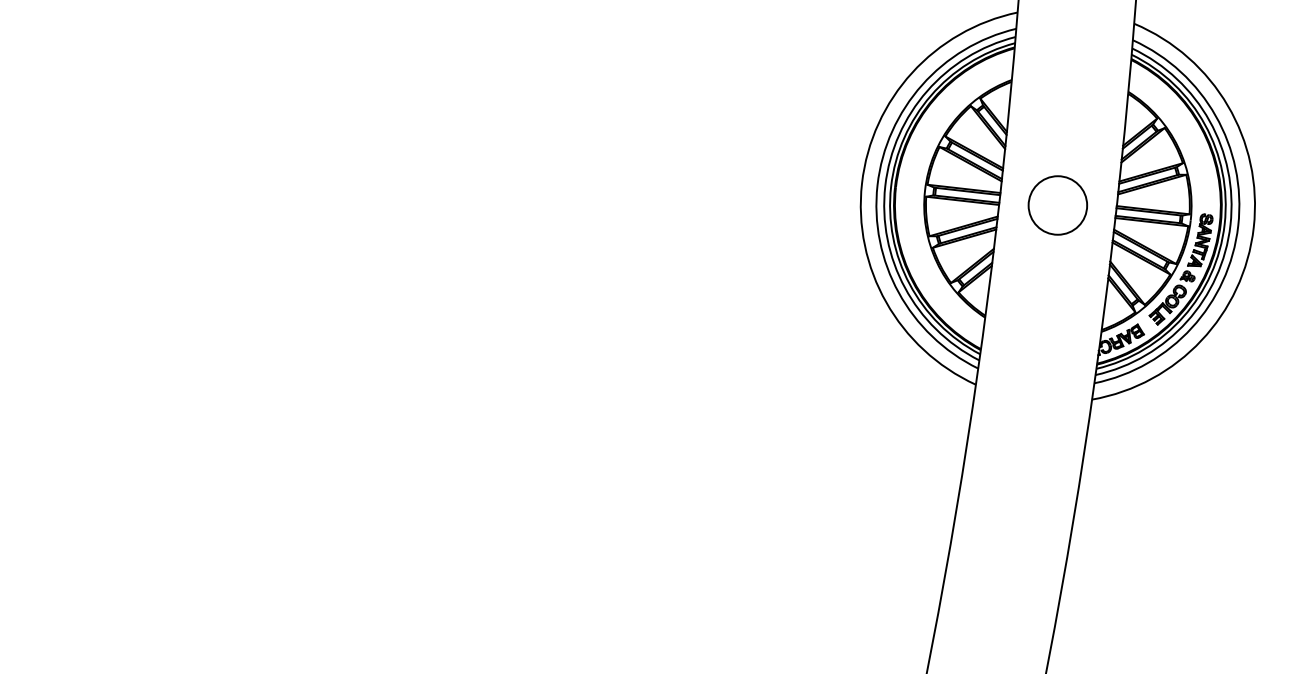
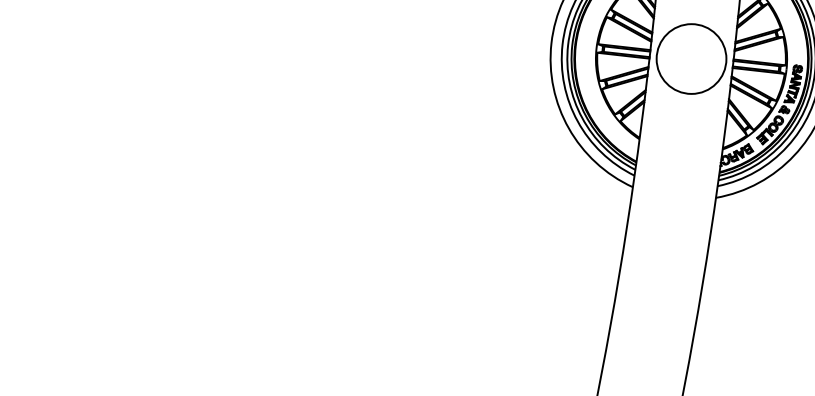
circle: (1057, 205) -> (691, 59), size x1.67

